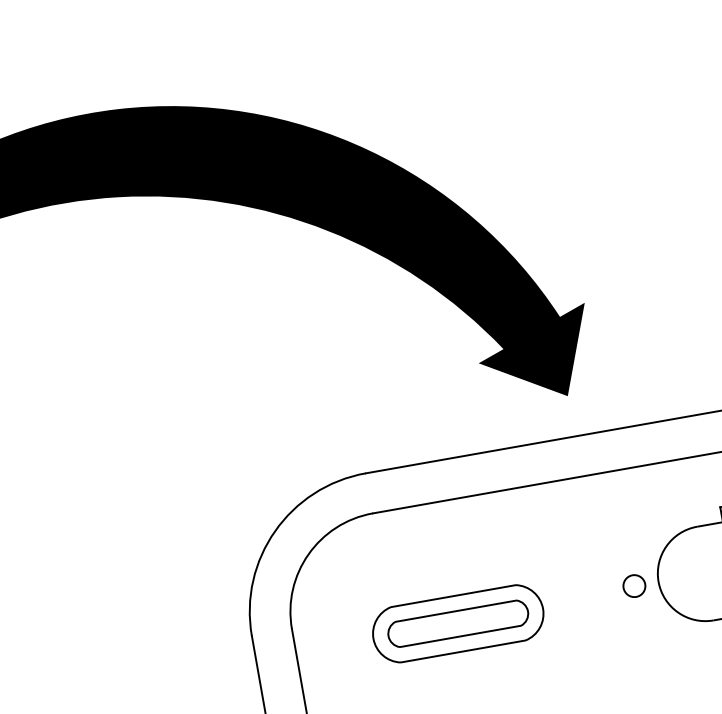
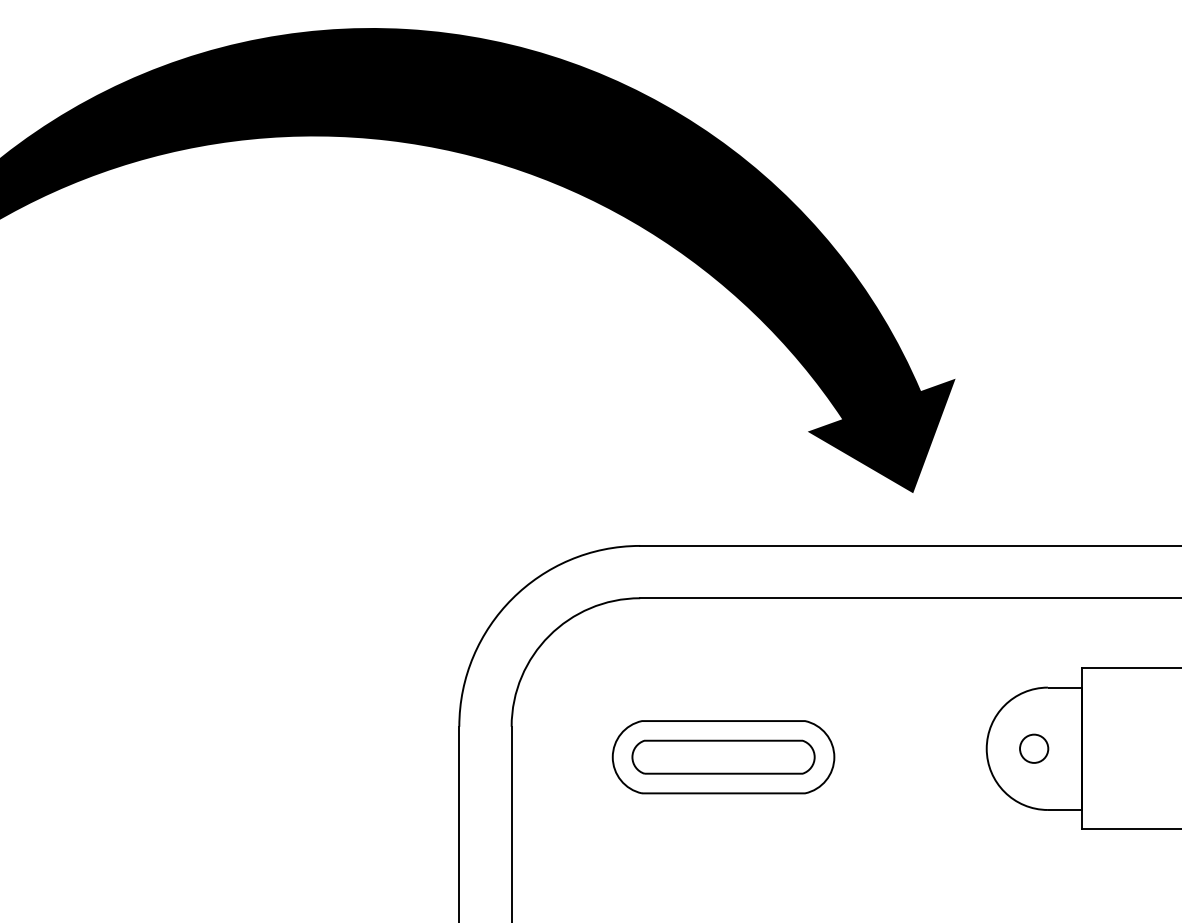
circle: (634, 585) -> (1034, 748), moved

